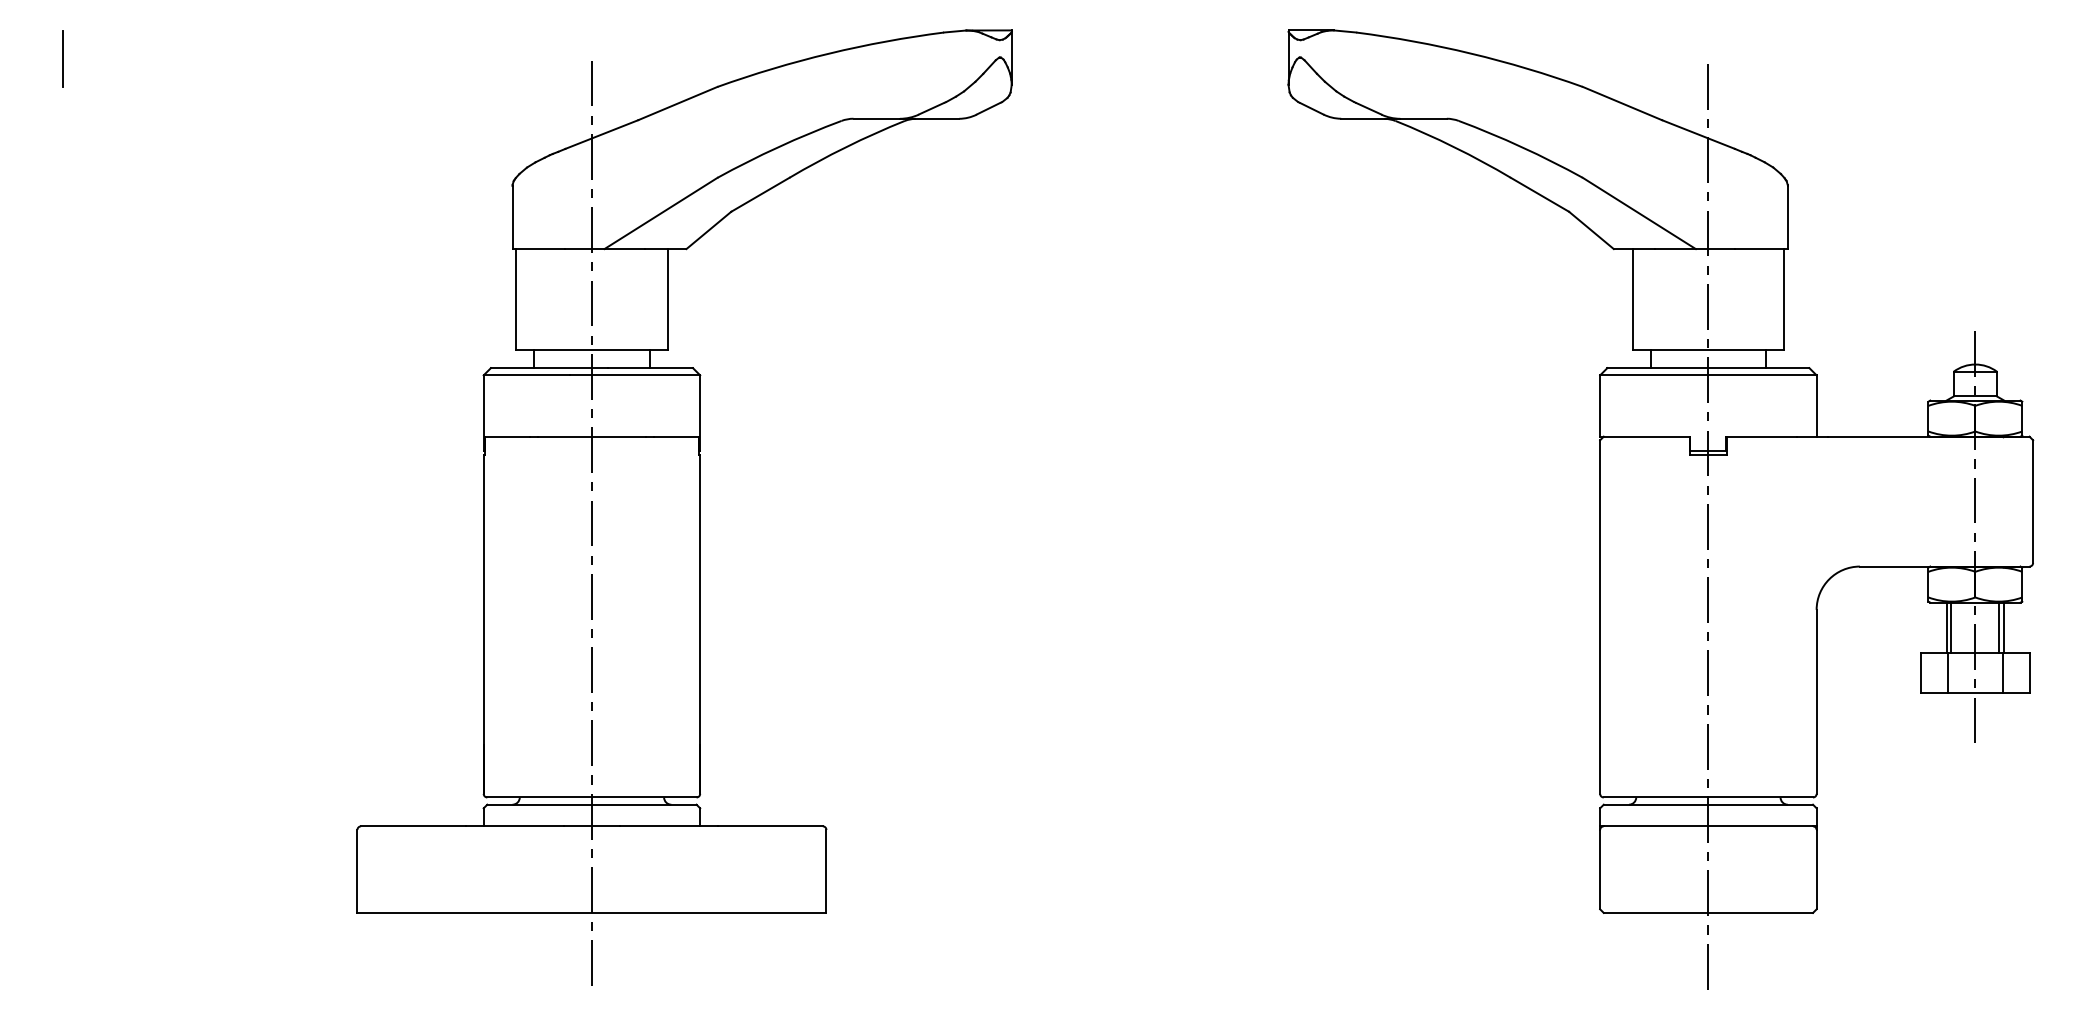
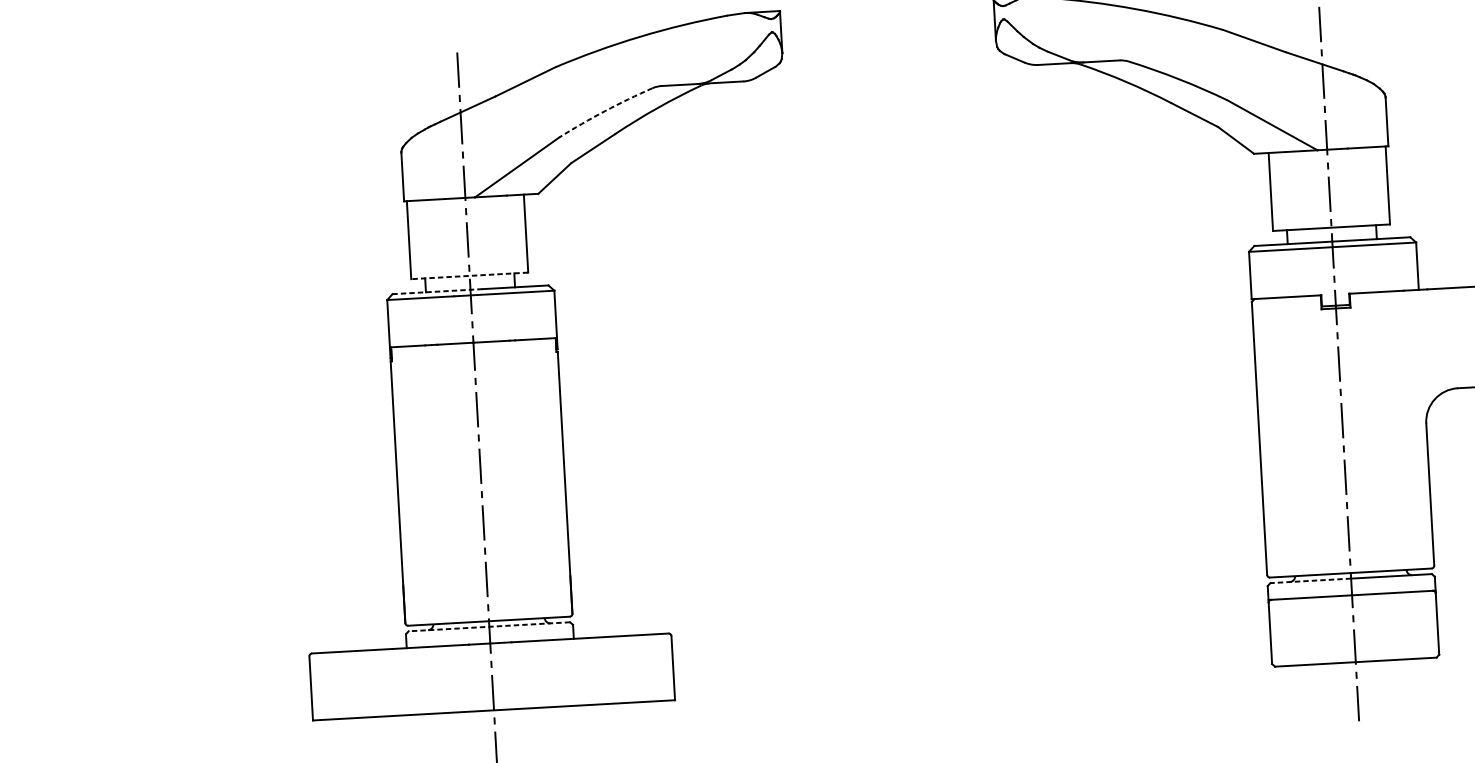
line: (62, 58) -> (48, 73), removed
arc: (778, 147) -> (604, 111), solid -> dashed
line: (591, 350) -> (469, 276), solid -> dashed
line: (548, 368) -> (436, 291), solid -> dashed
line: (591, 804) -> (489, 626), solid -> dashed
line: (1655, 804) -> (1310, 580), solid -> dashed

